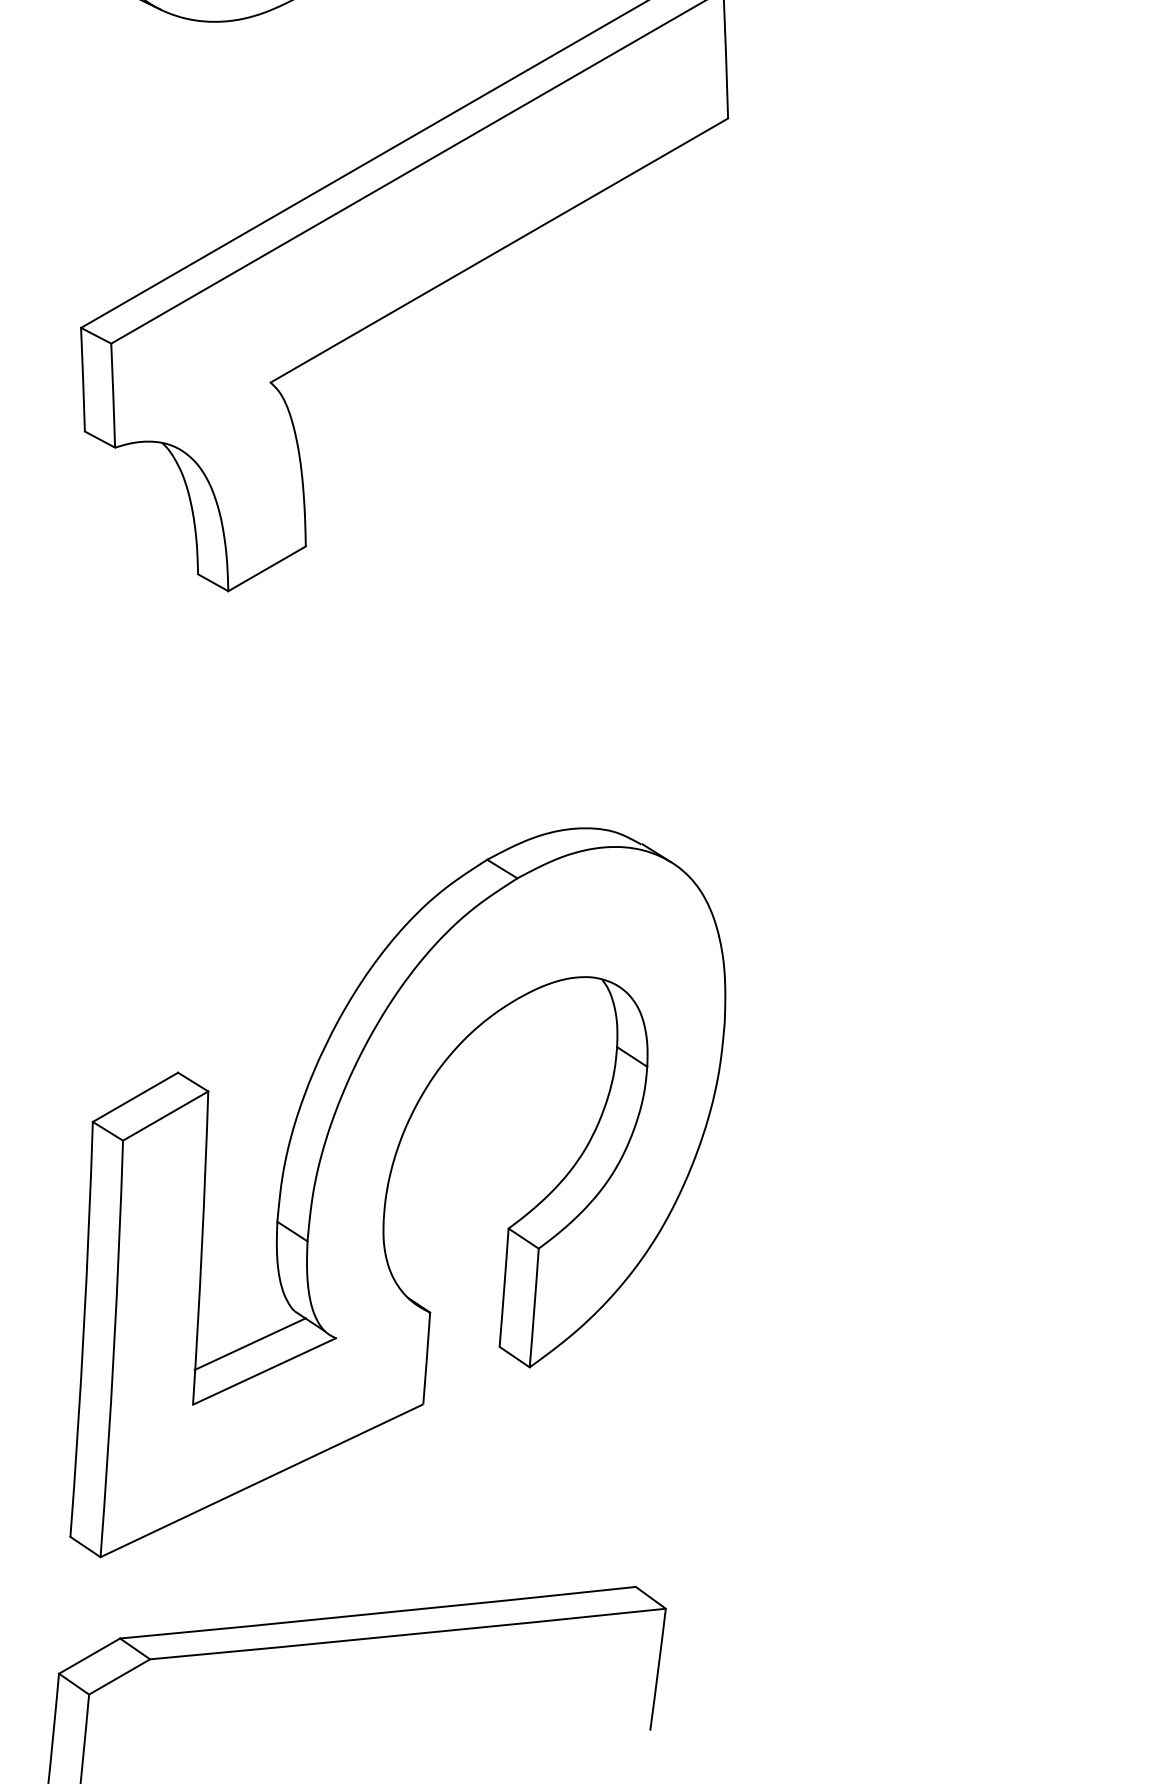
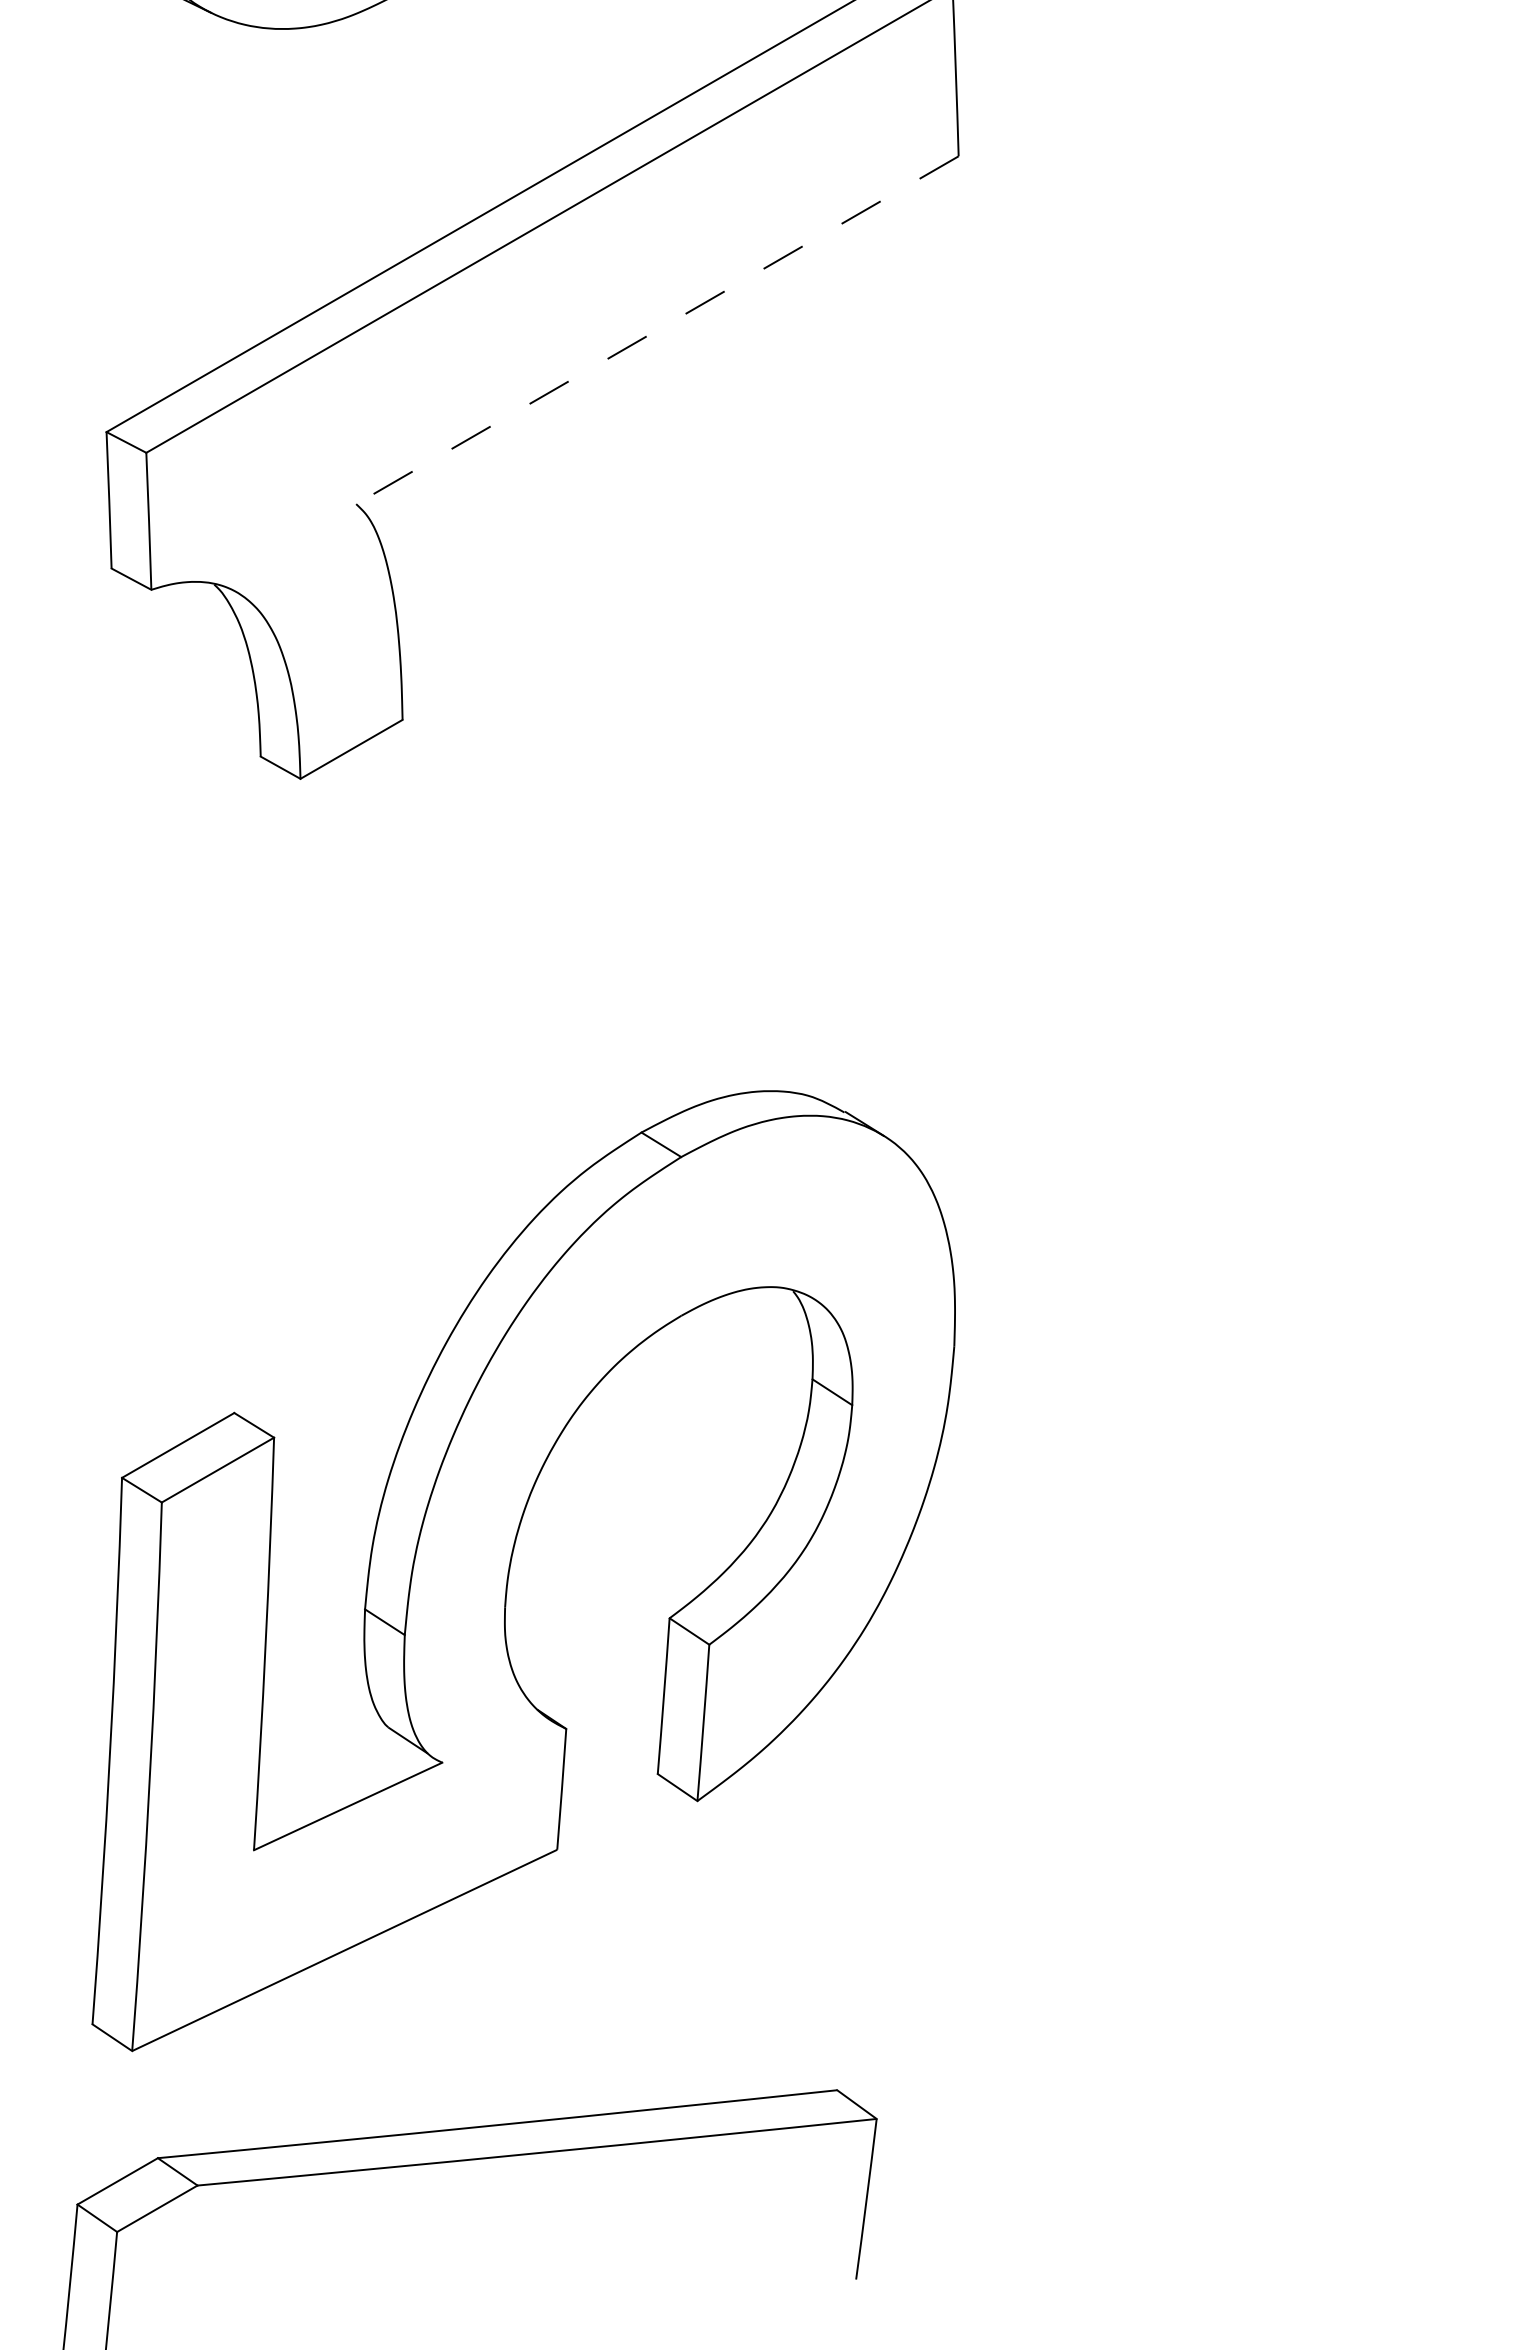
line: (499, 250) -> (657, 330), solid -> dashed
line: (250, 1344) -> (329, 1770), removed

